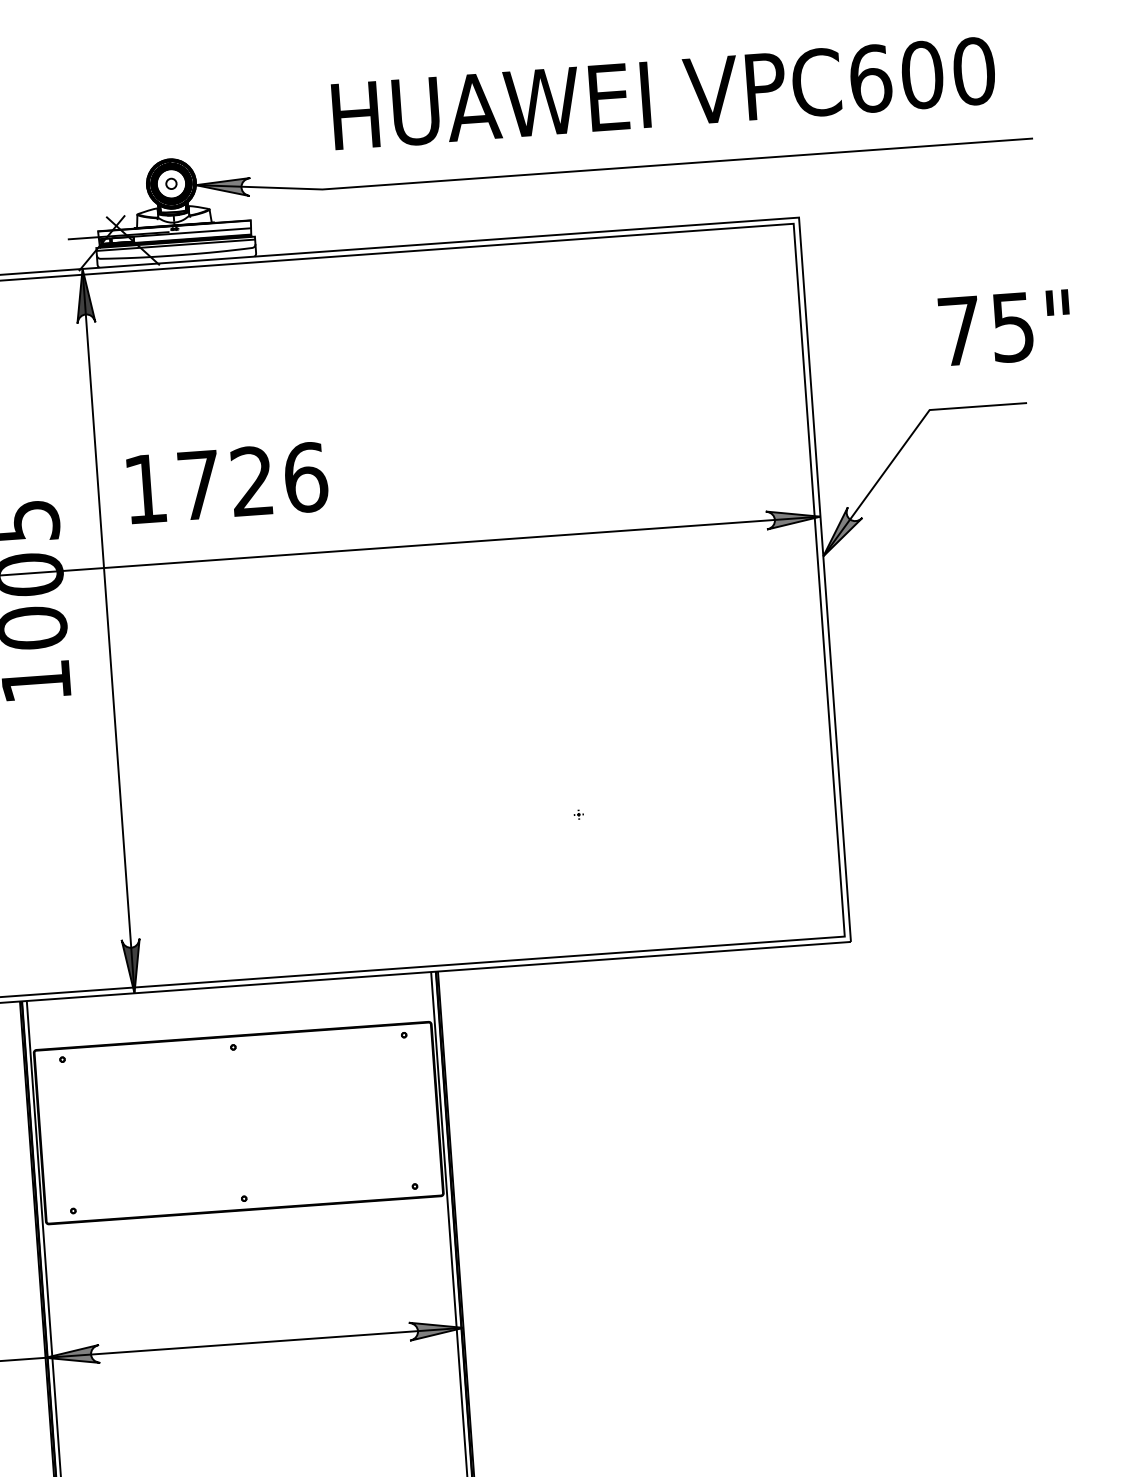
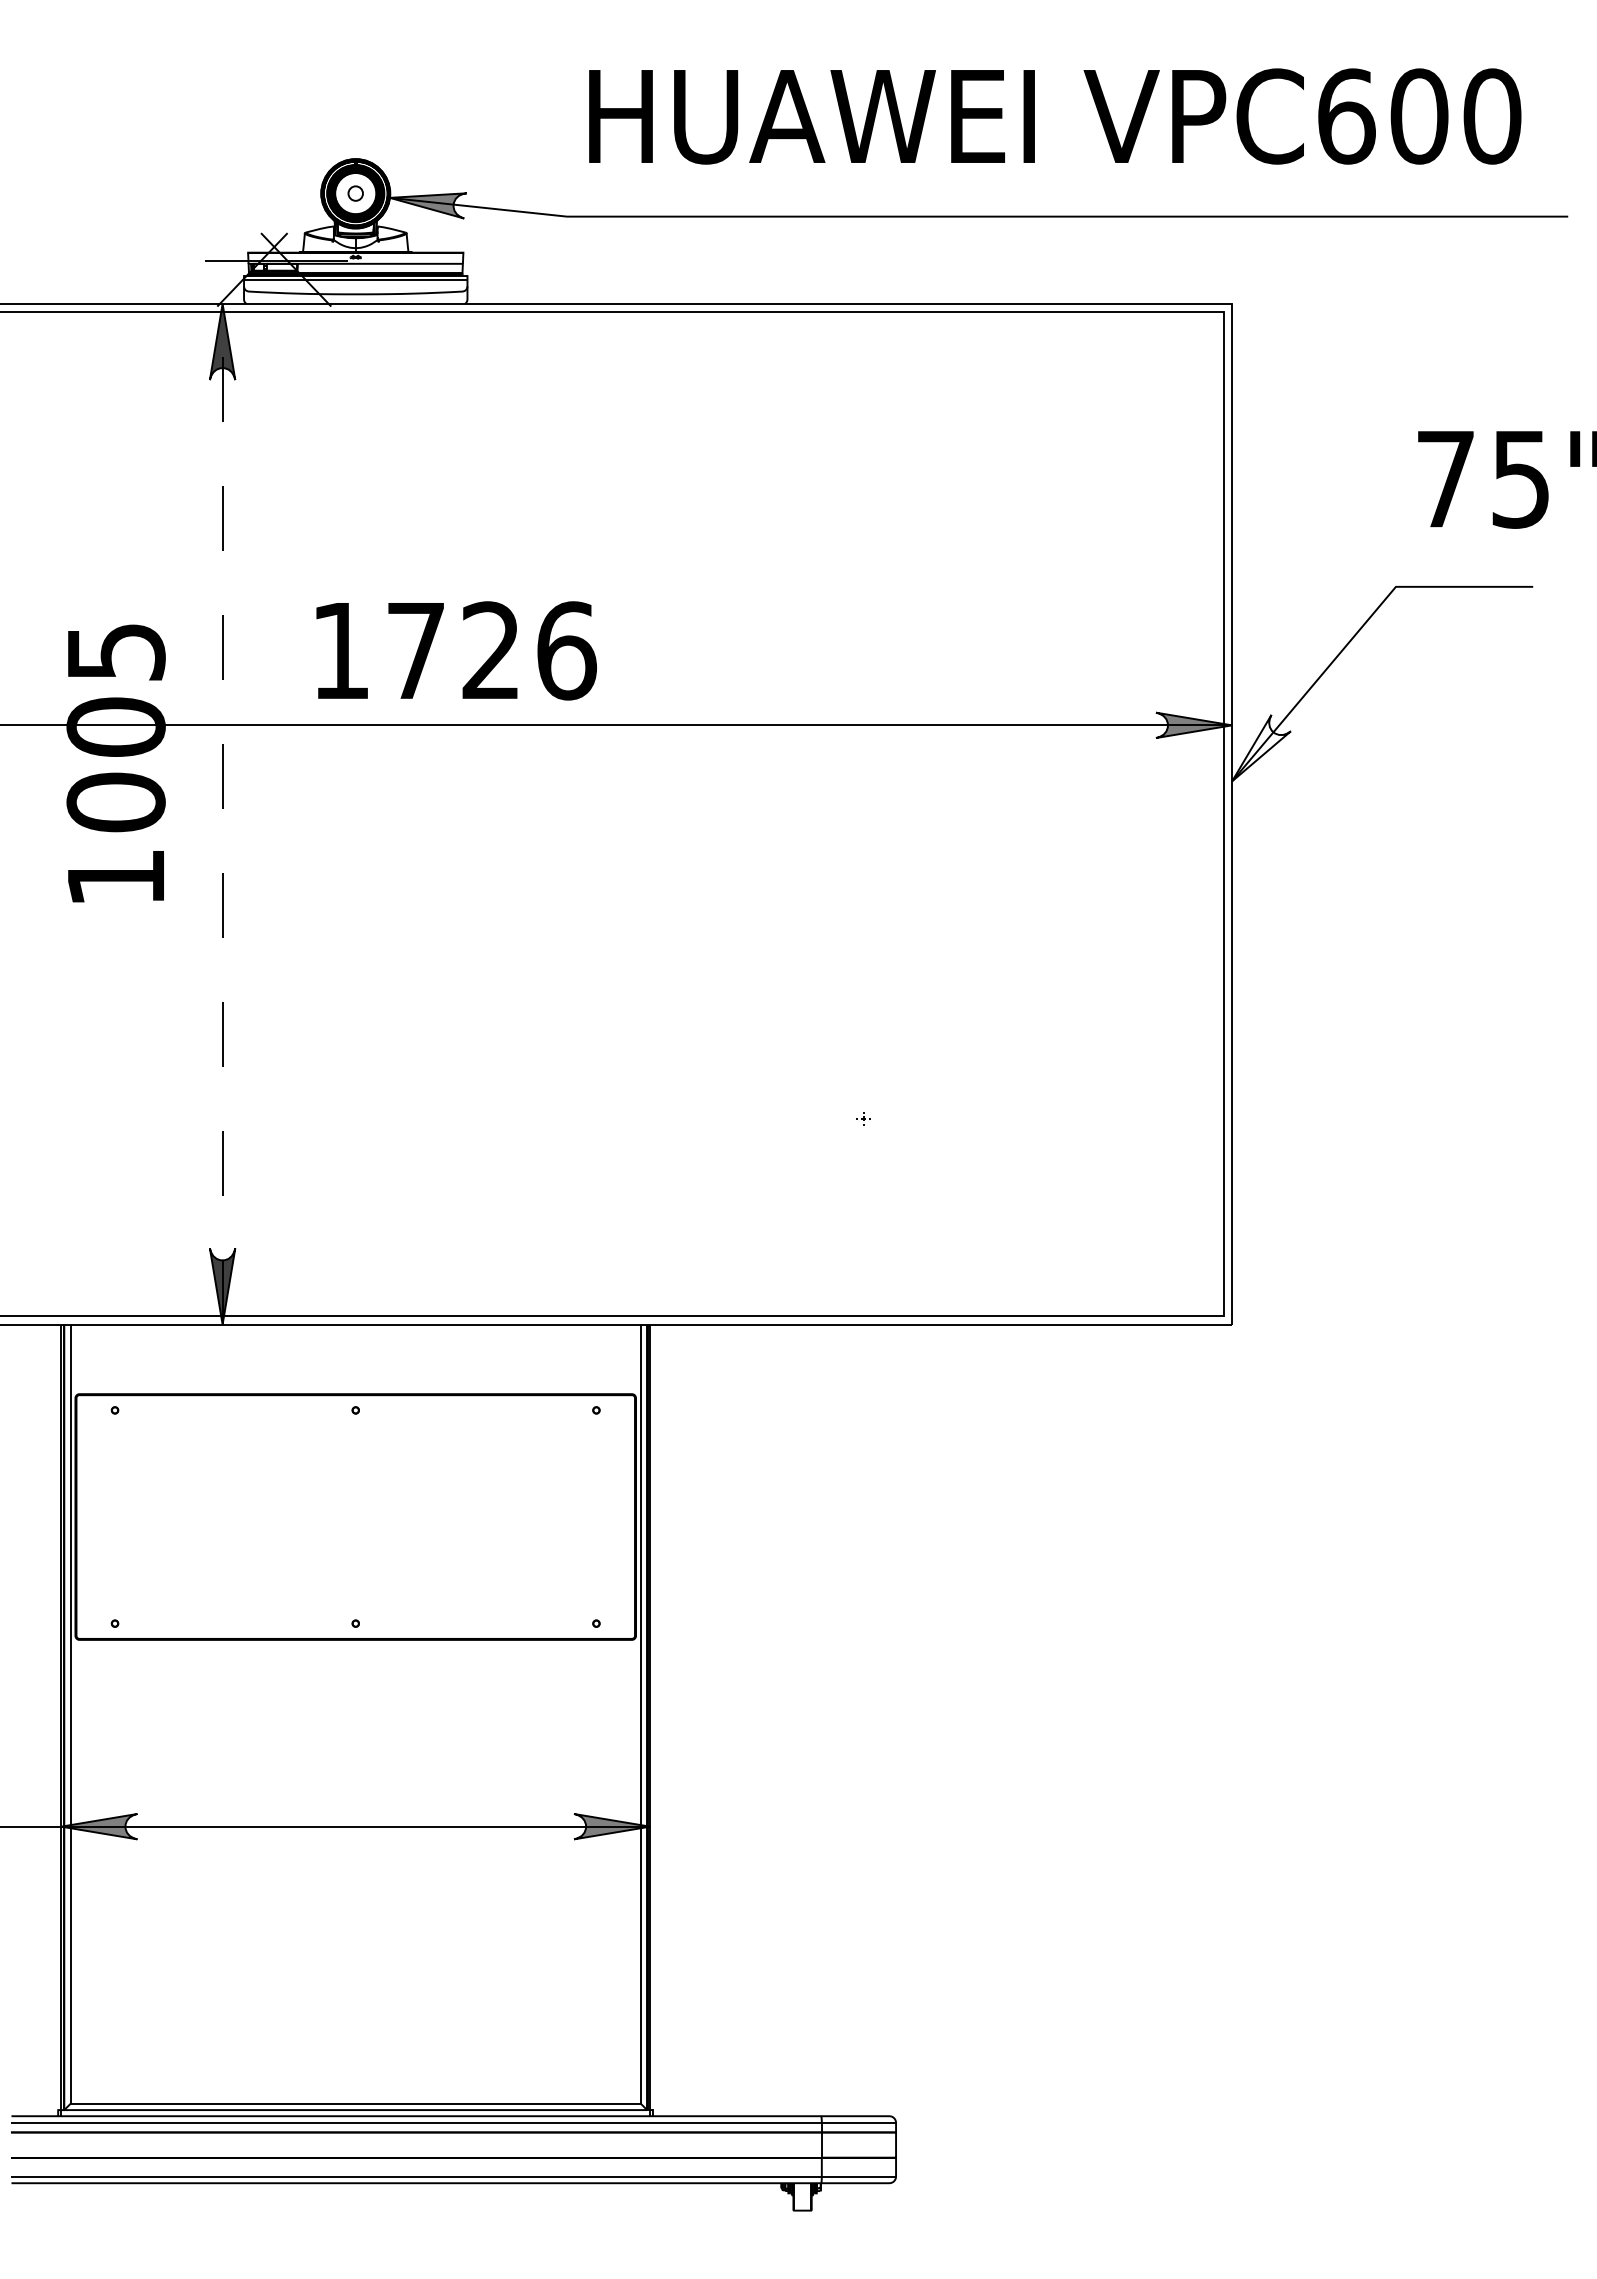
text: (227, 482) -> (456, 650), moved
fill: (842, 530) -> (1261, 747), removed
line: (108, 630) -> (222, 813), solid -> dashed

